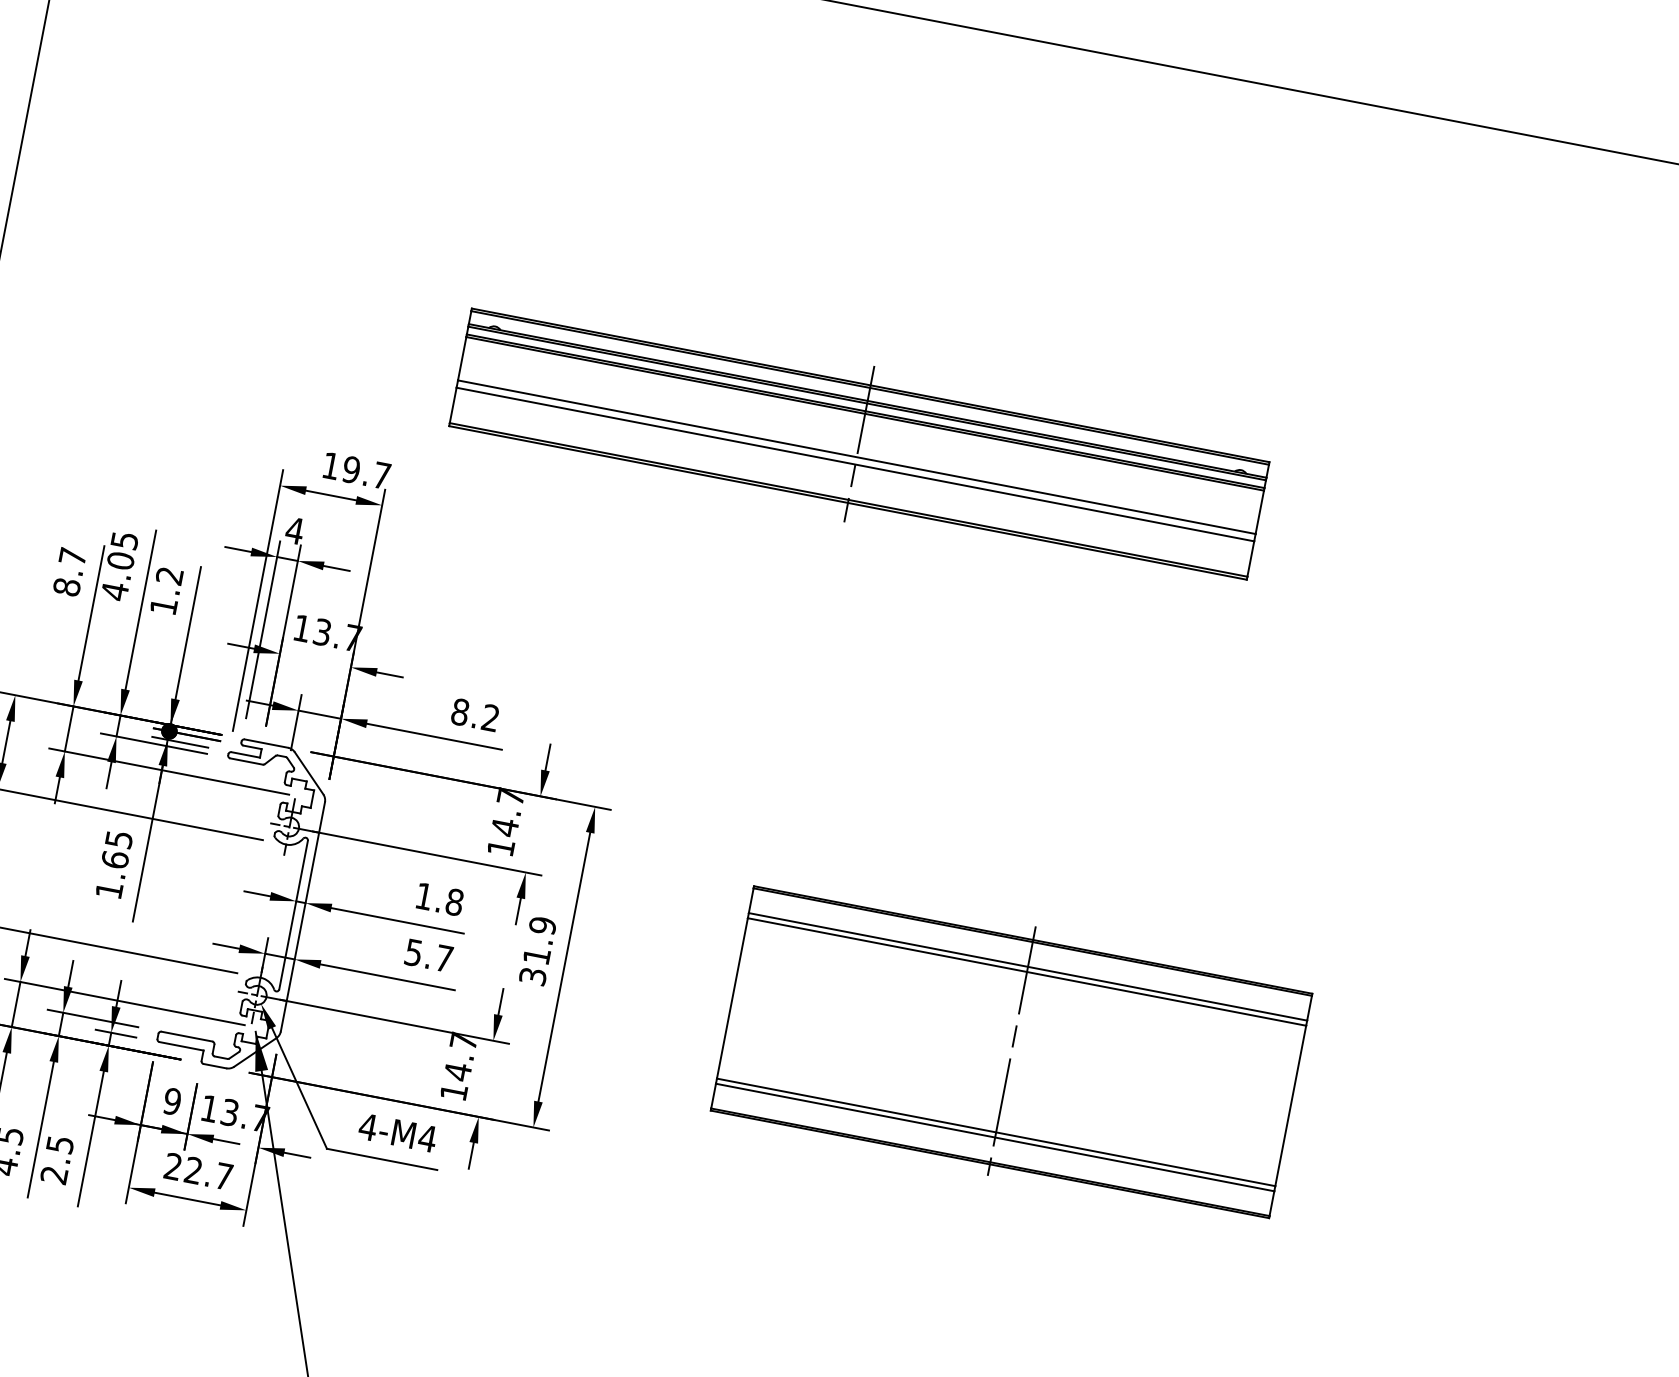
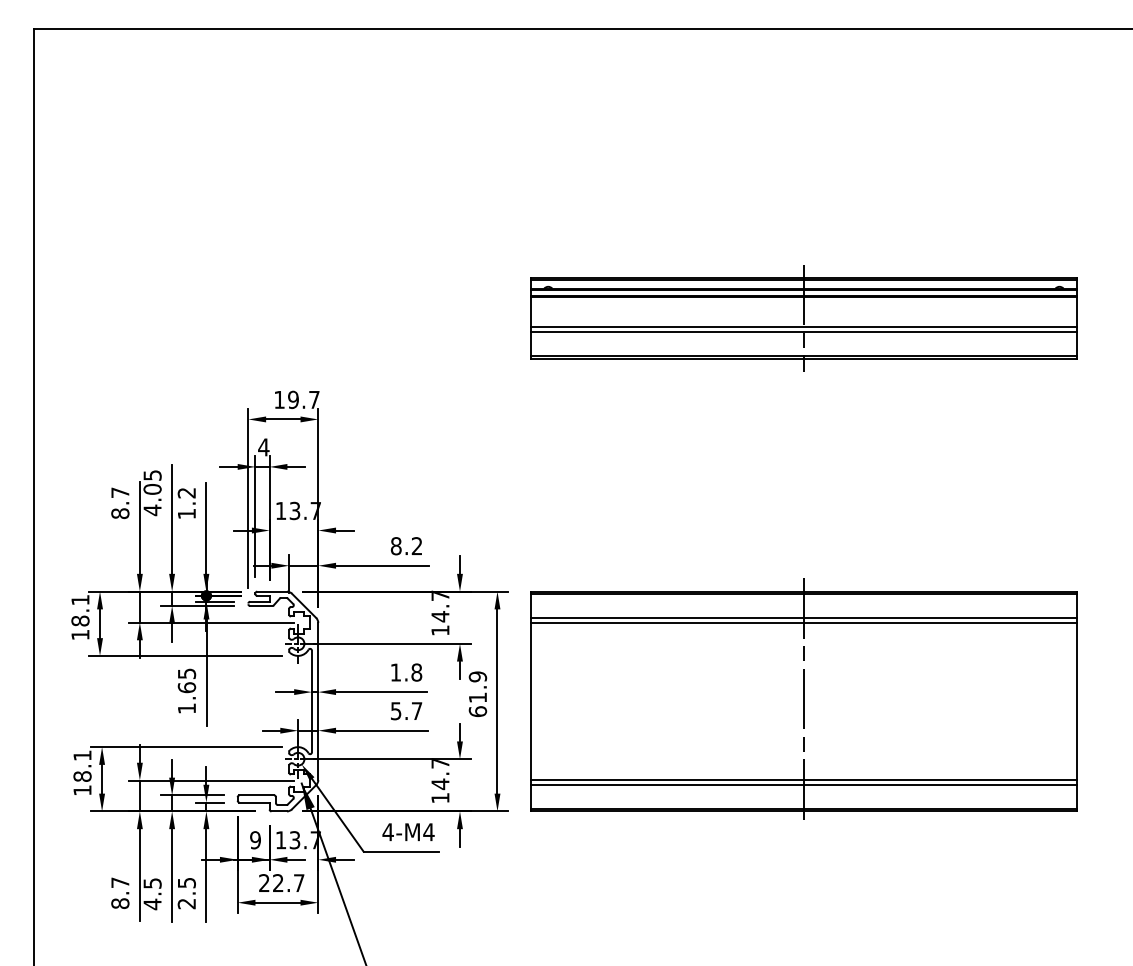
part: (858, 444) -> (803, 318), moved
text: (532, 976) -> (477, 711), 31.9 -> 61.9
part: (1011, 1048) -> (803, 698), size x1.43

